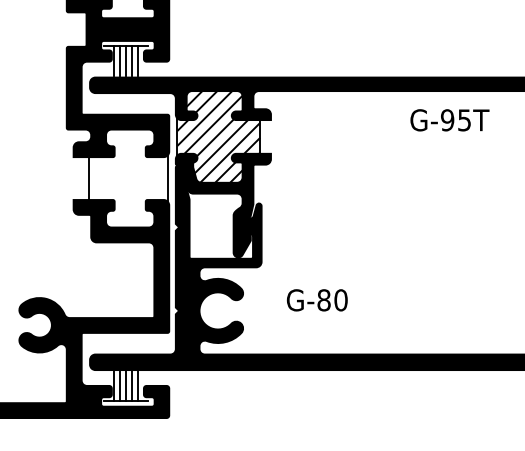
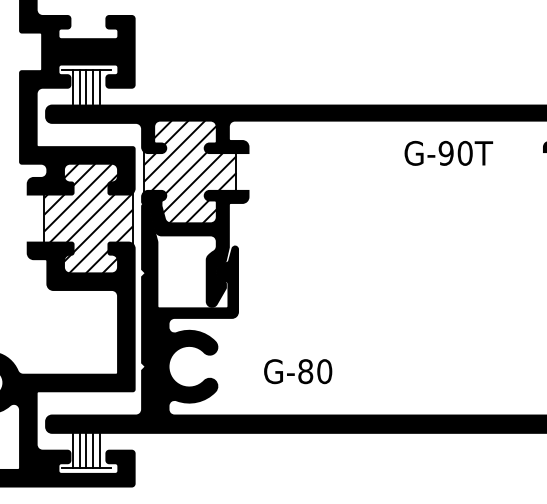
text: (464, 120) -> (465, 153), G-95T -> G-90T
hatch: (127, 178) -> (87, 218), added
text: (316, 300) -> (297, 371), moved

